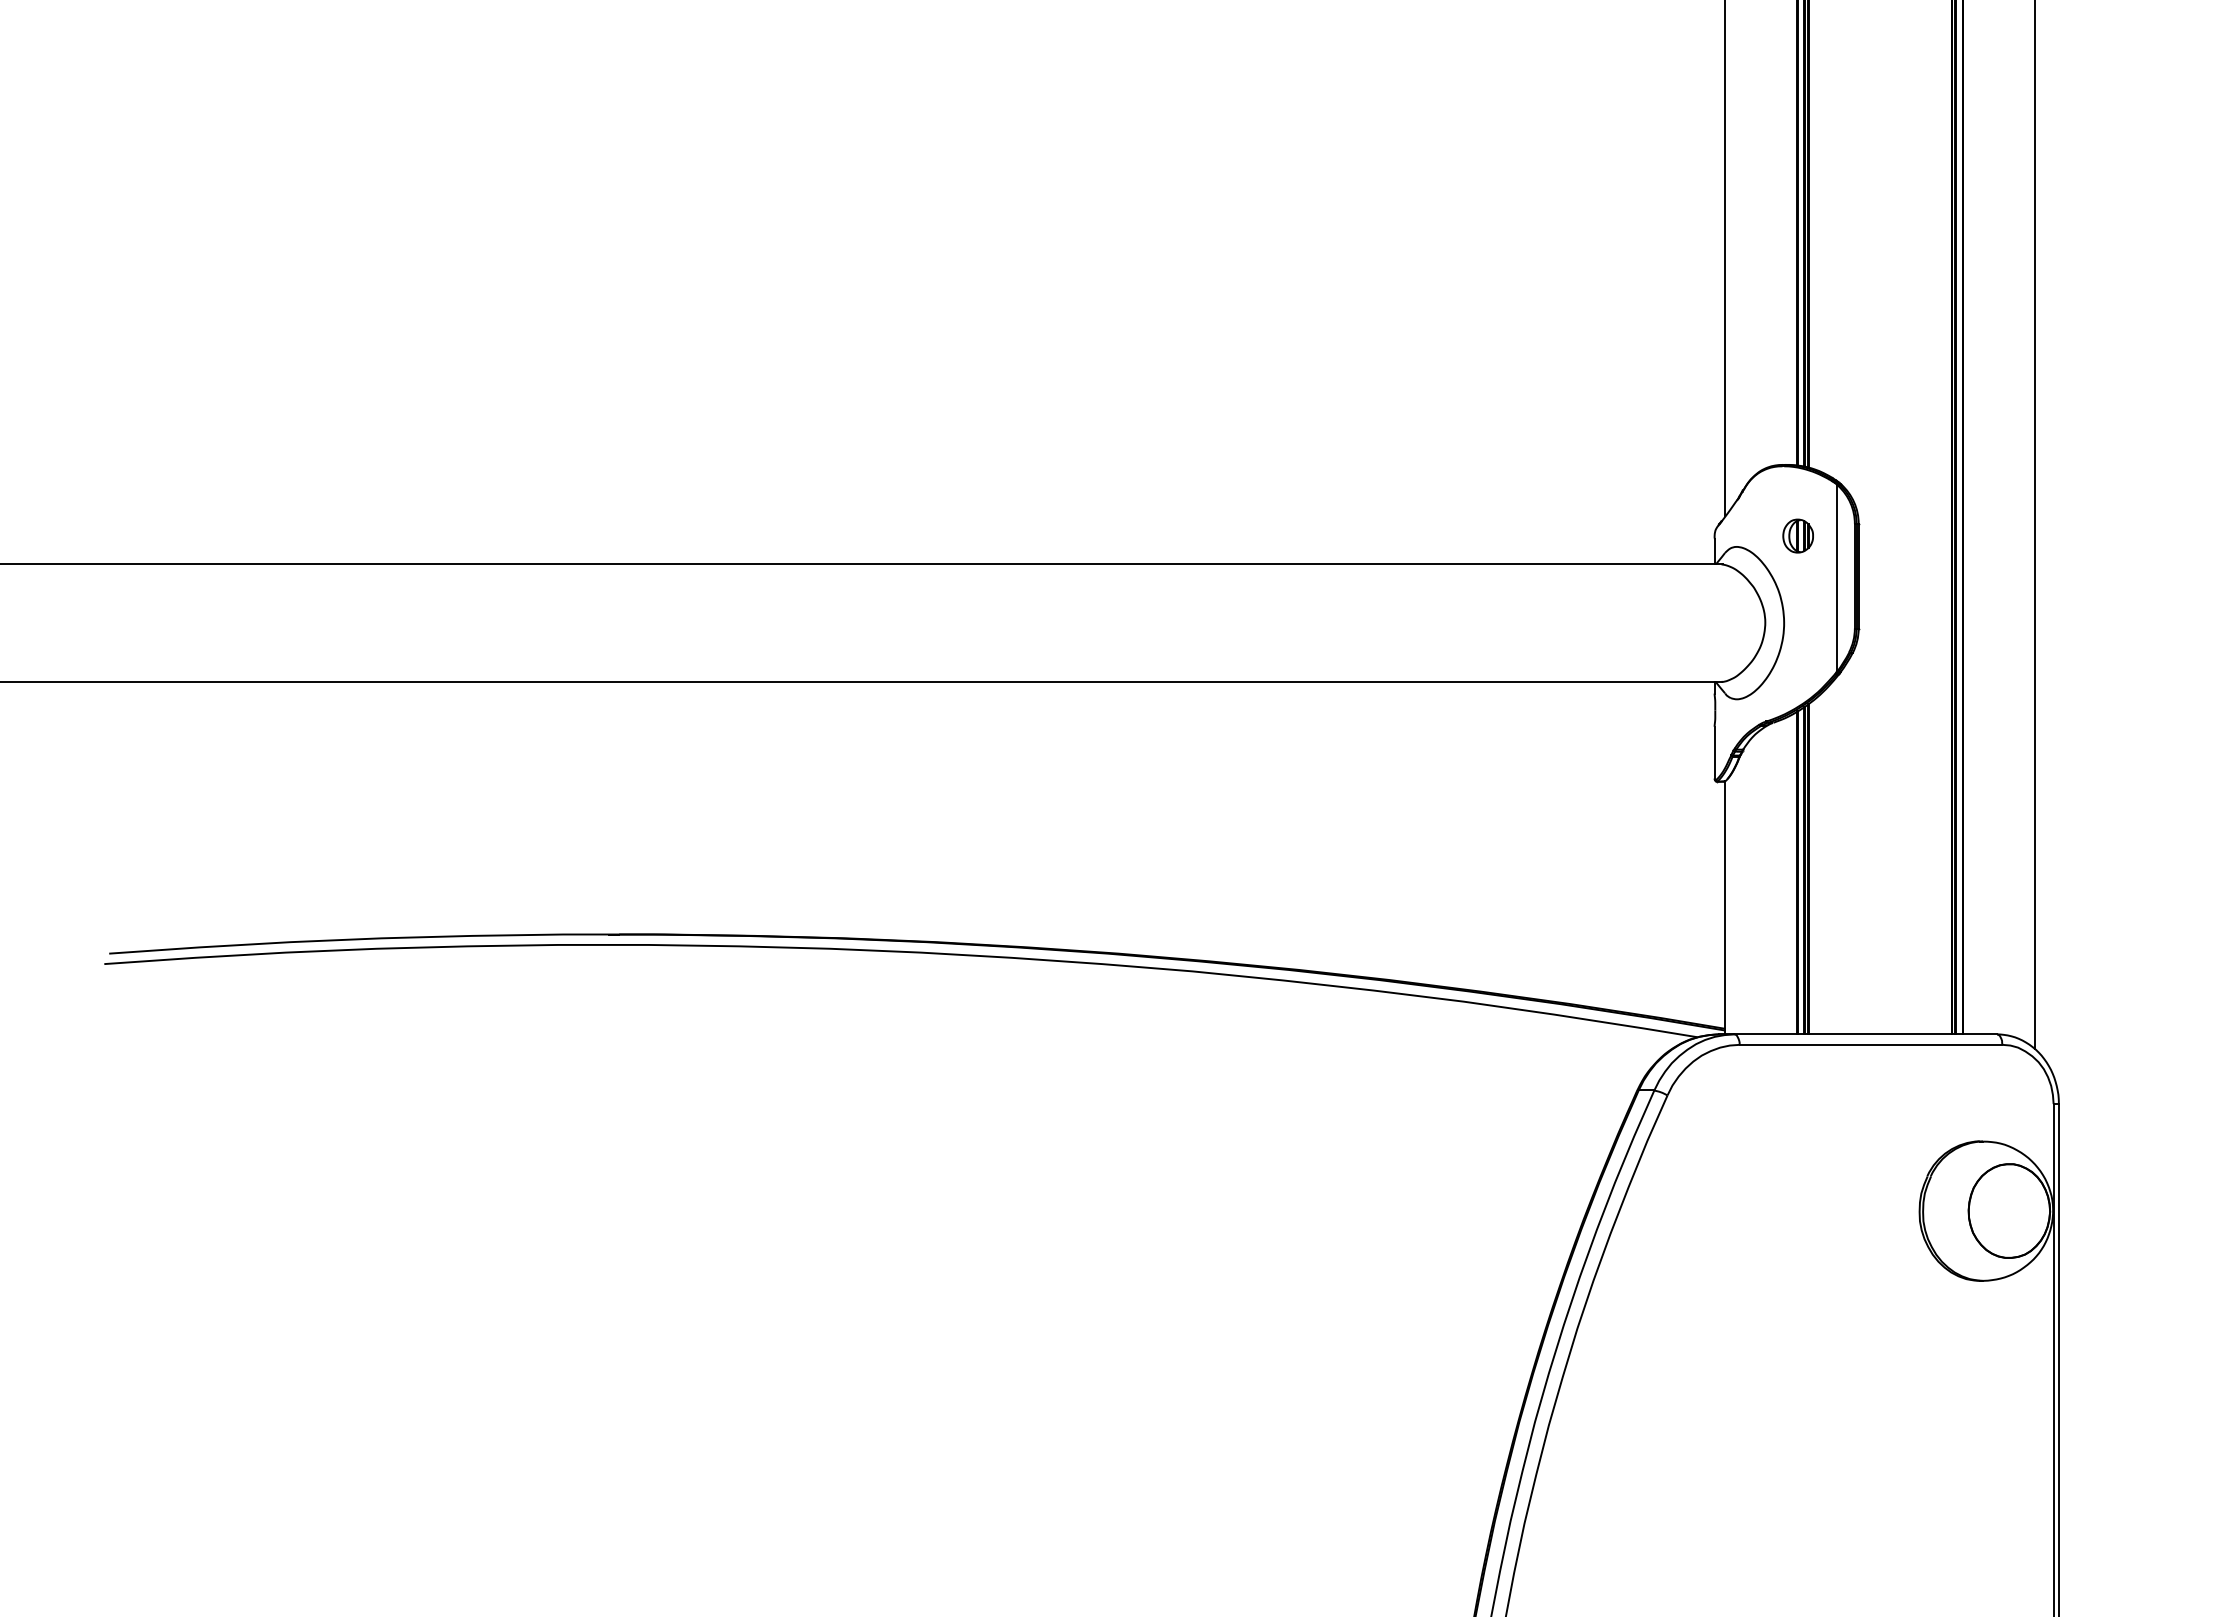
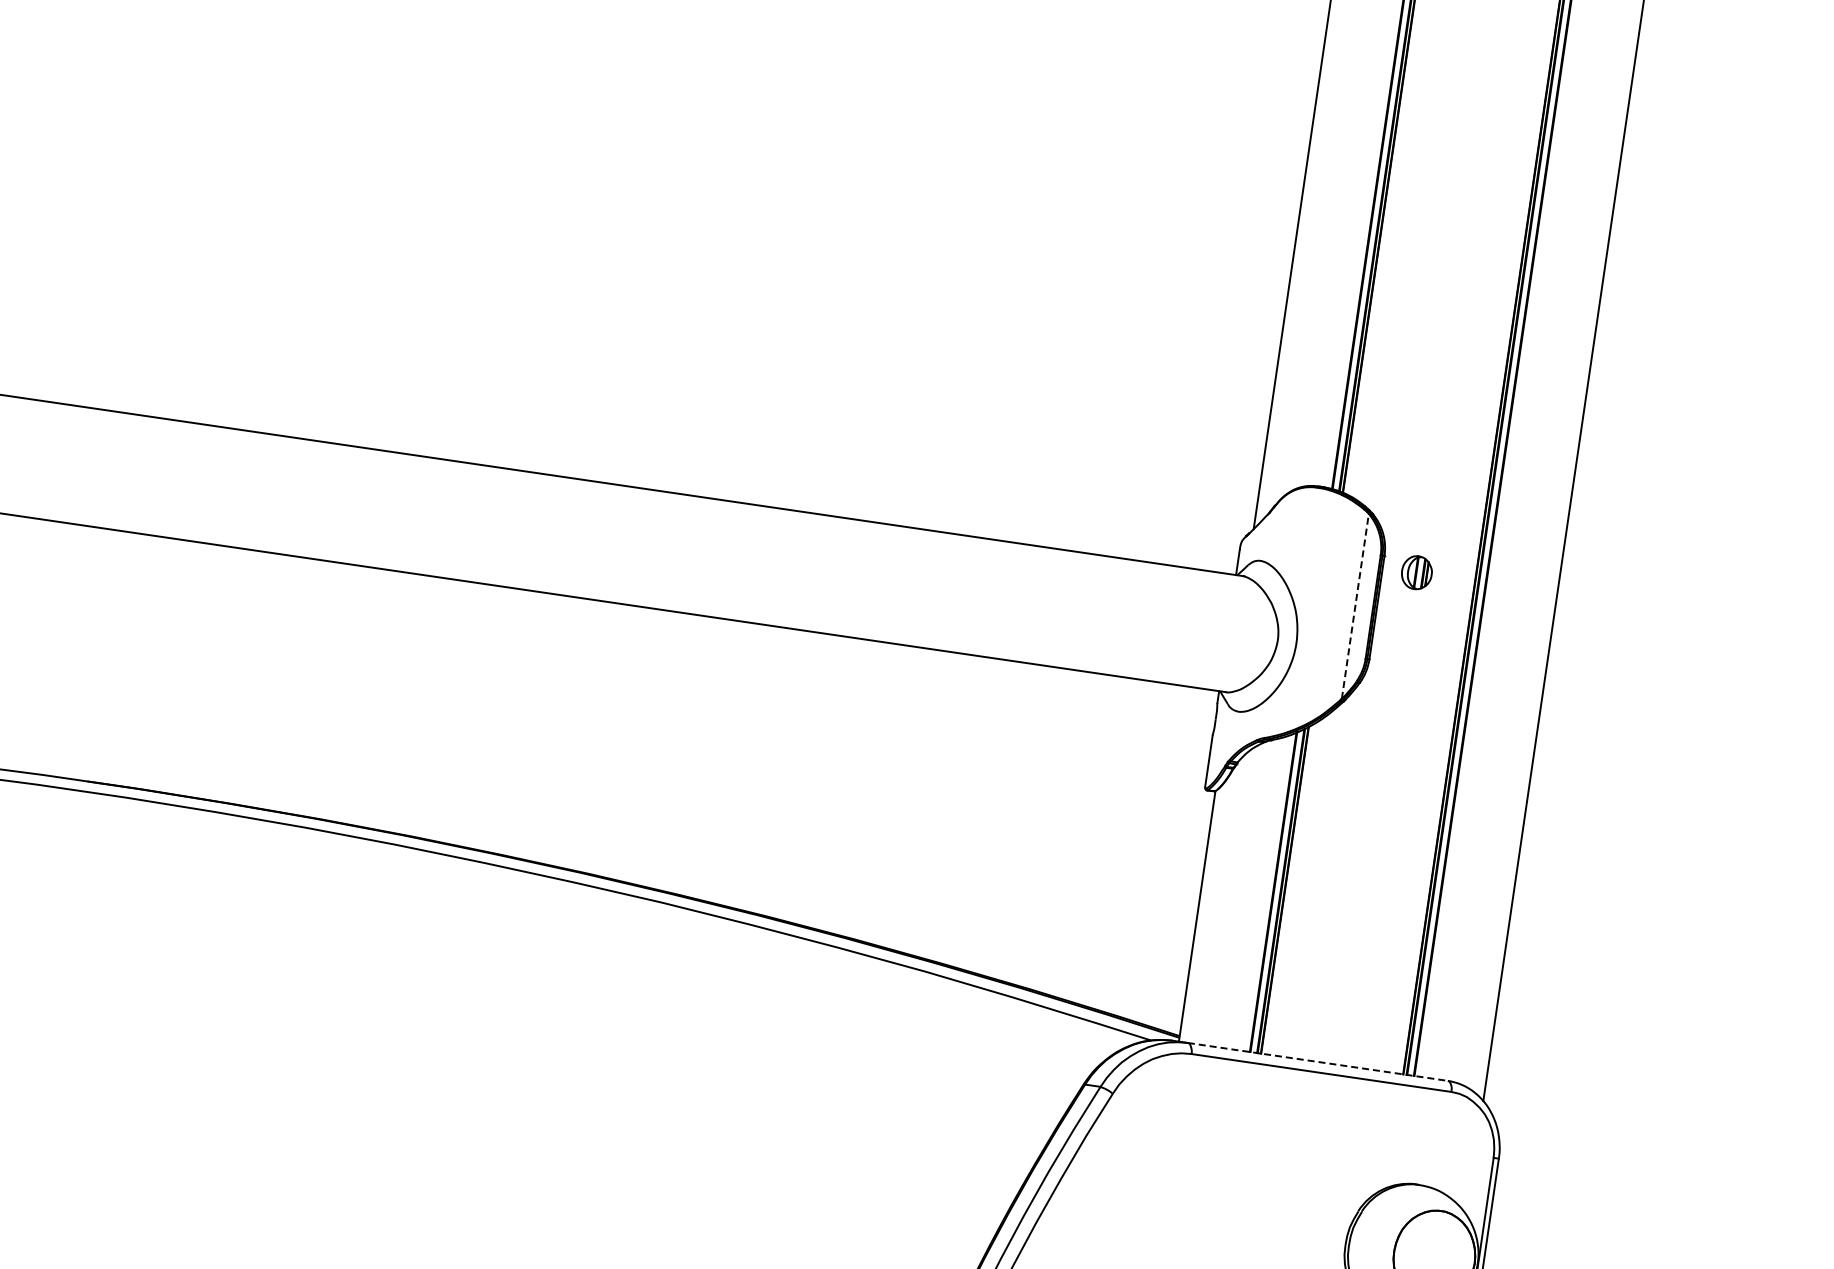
part: (1797, 535) -> (1416, 572), moved
line: (1837, 577) -> (1355, 605), solid -> dashed
line: (1866, 1034) -> (1318, 1062), solid -> dashed

